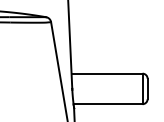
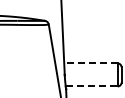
line: (106, 73) -> (90, 63), solid -> dashed
line: (107, 104) -> (91, 86), solid -> dashed

